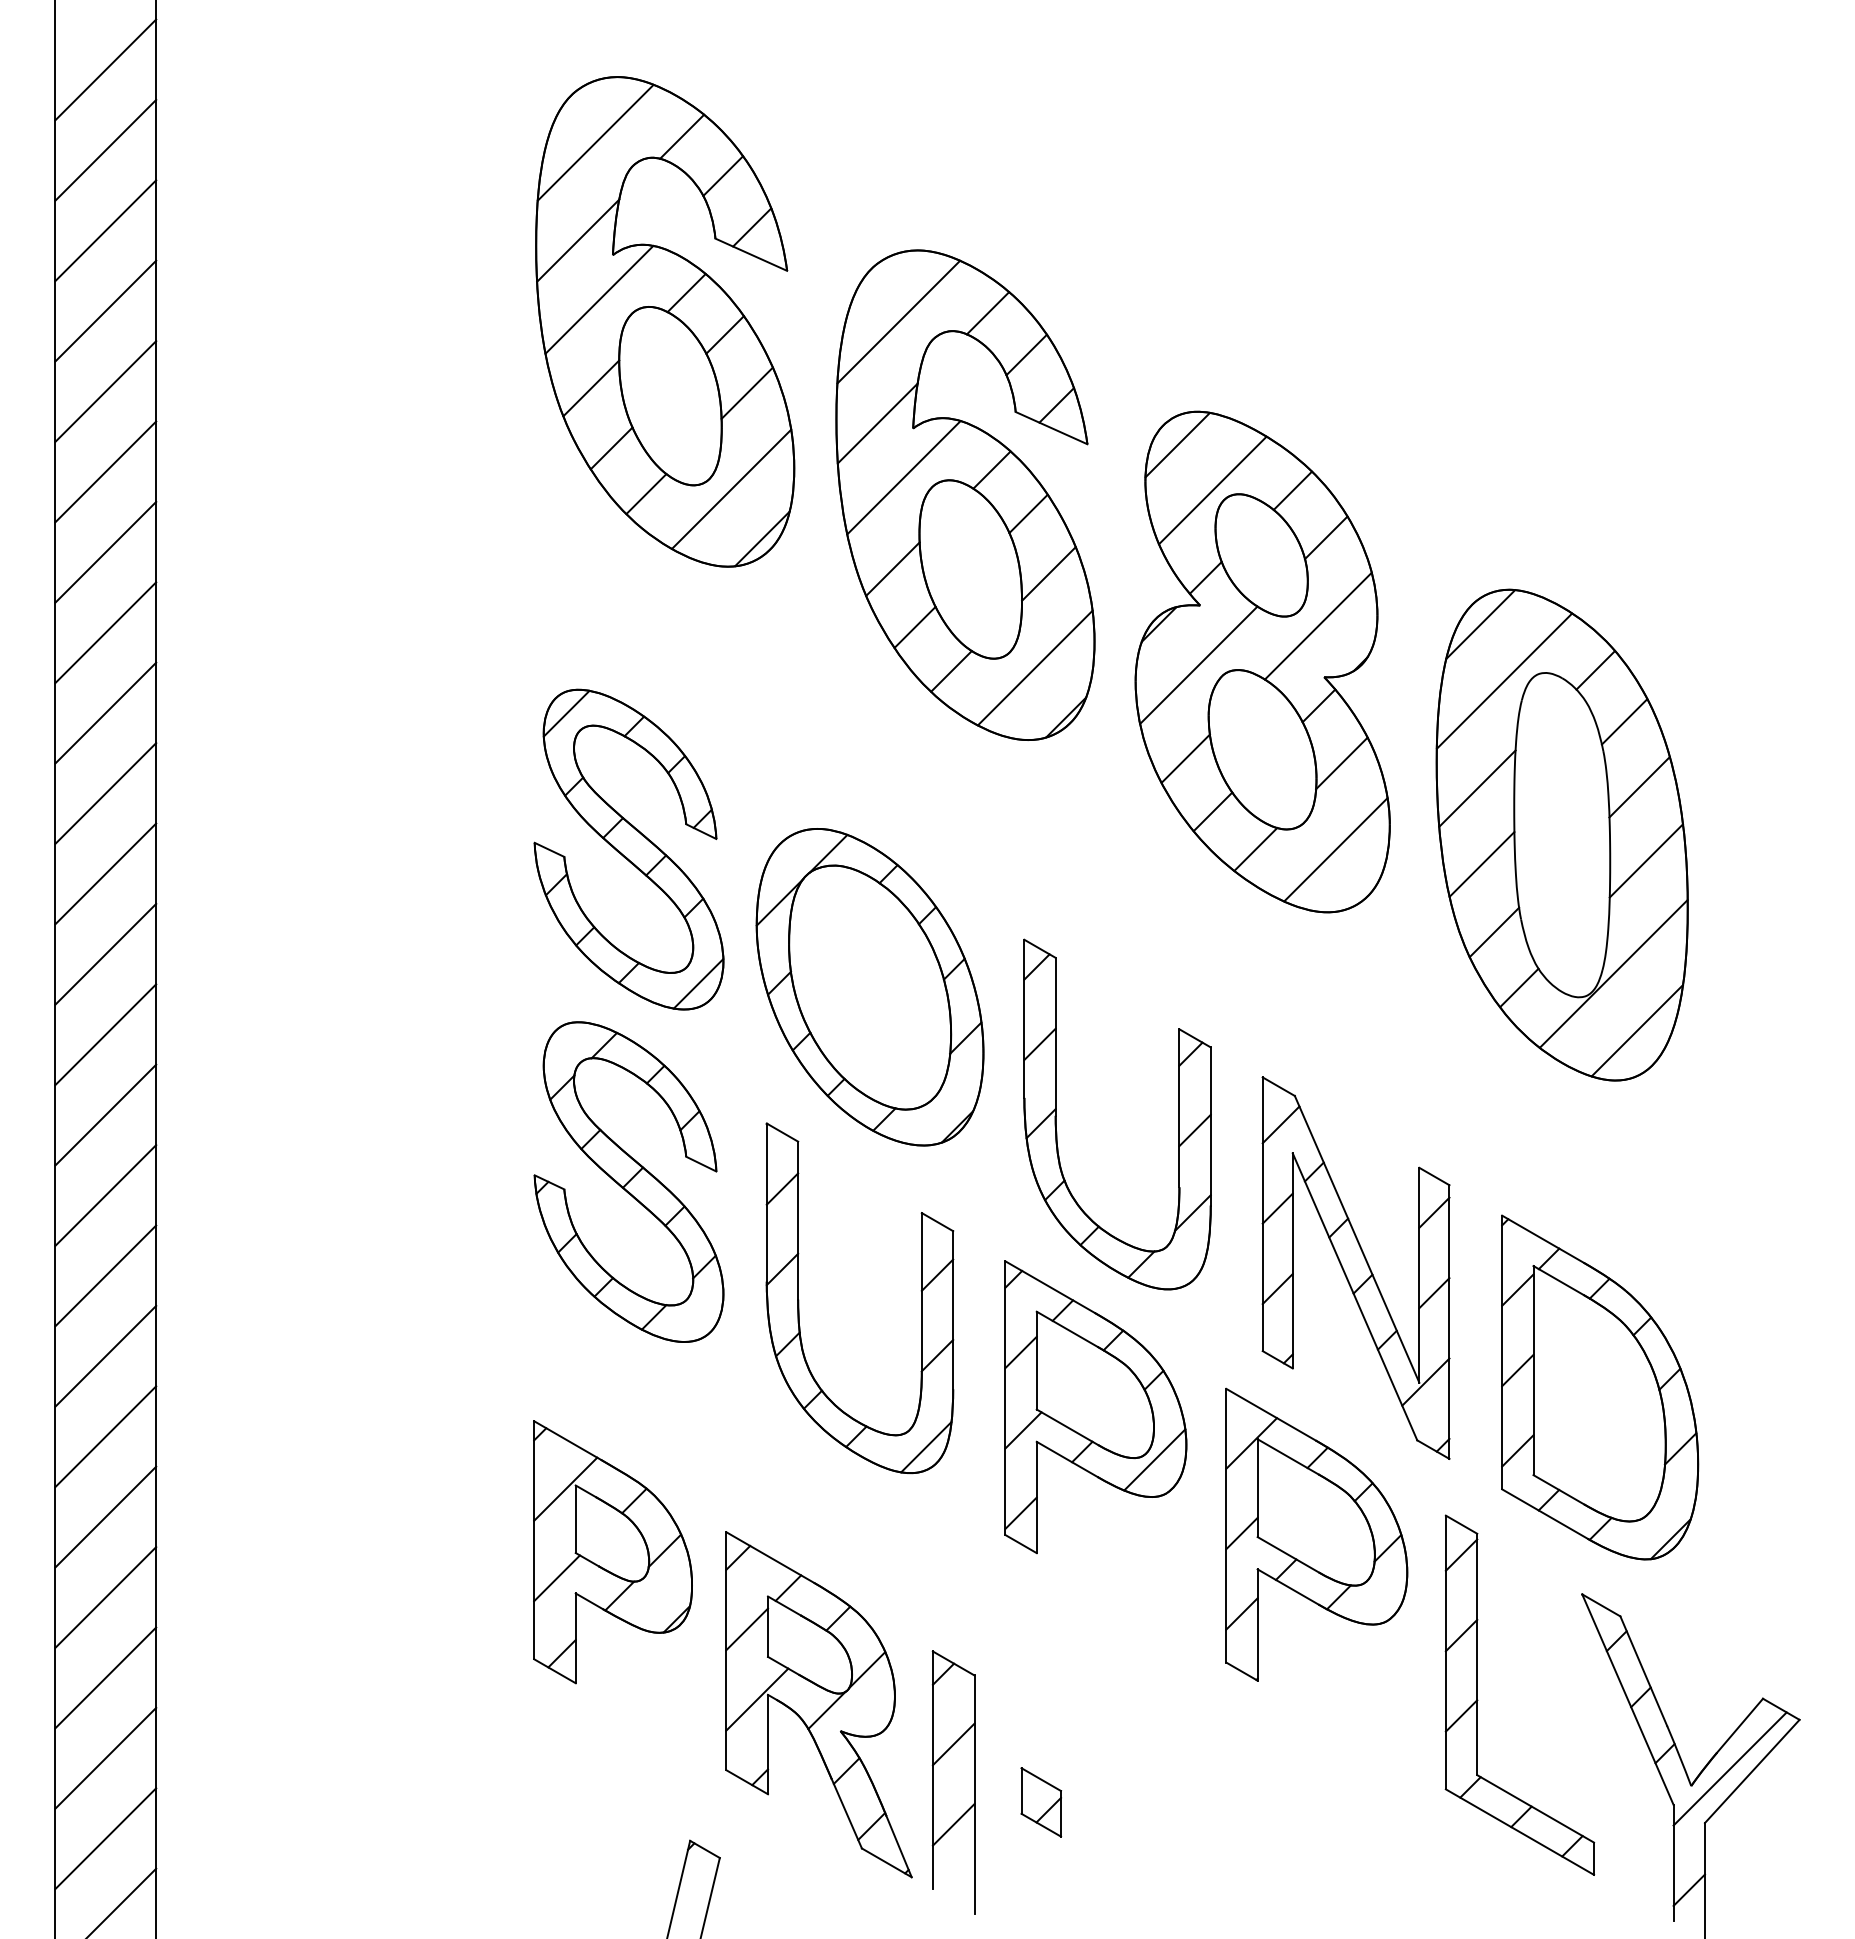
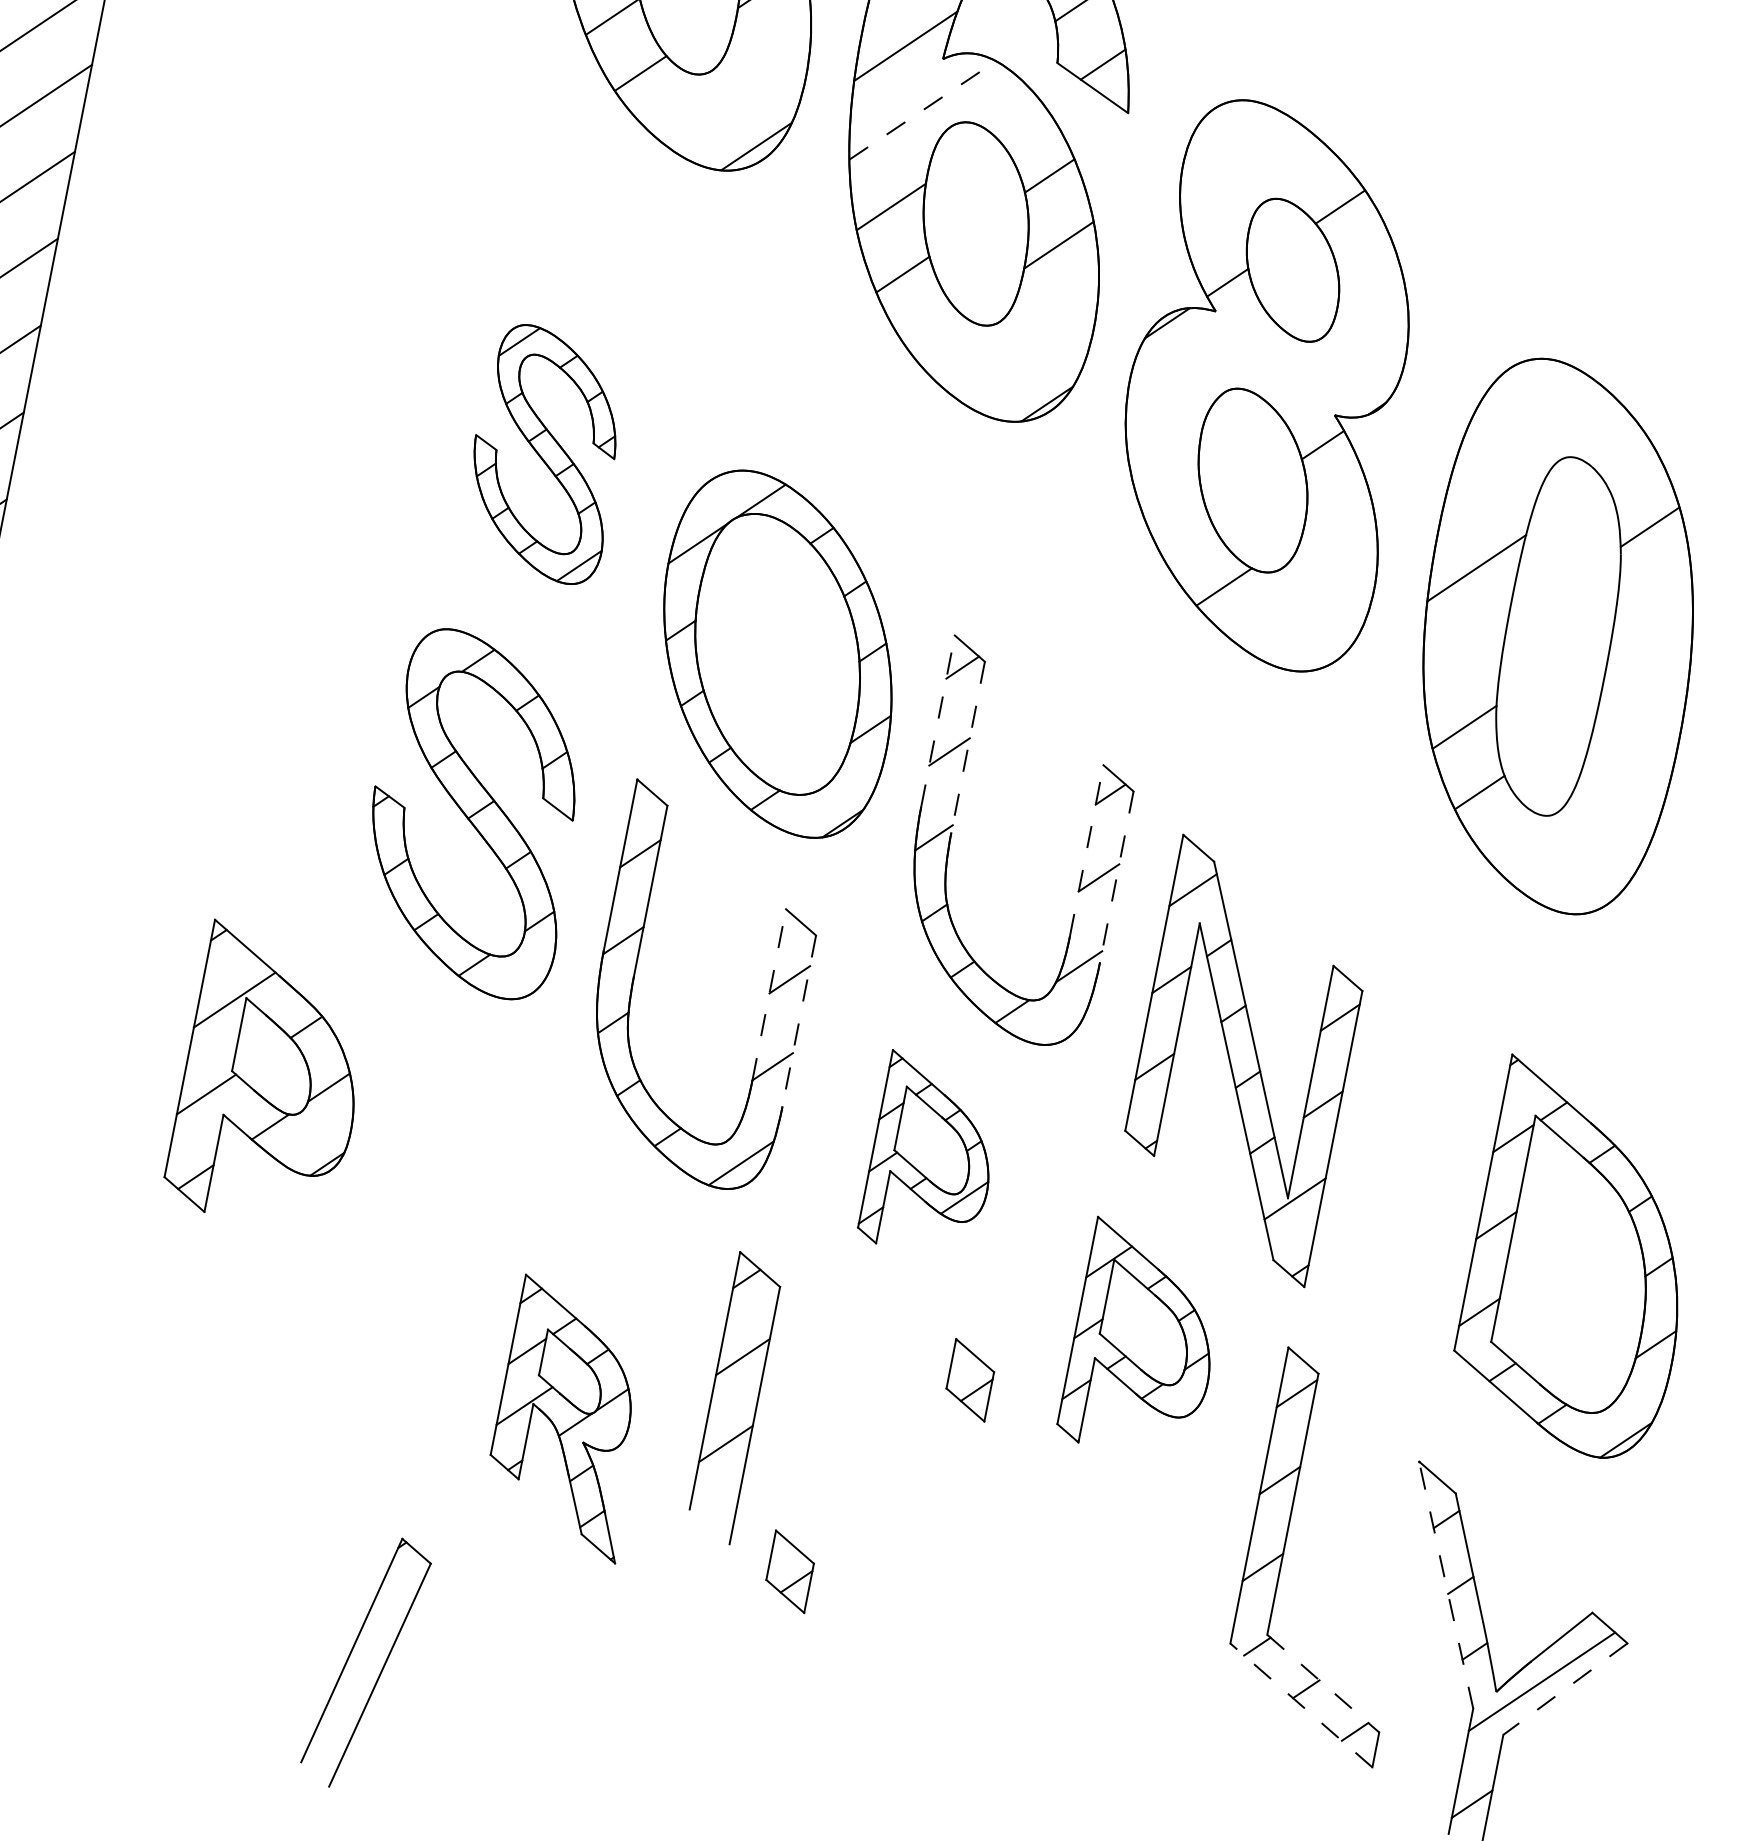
line: (1177, 445) -> (1225, 133), removed
line: (991, 469) -> (1019, 120), removed
line: (904, 477) -> (923, 110), solid -> dashed
line: (731, 488) -> (733, 85), removed
line: (1212, 490) -> (1253, 189), removed
line: (1326, 537) -> (1366, 264), removed
line: (1480, 624) -> (1514, 391), removed
line: (1317, 625) -> (1338, 357), removed
line: (1198, 664) -> (1201, 374), removed
line: (1034, 667) -> (1023, 343), removed
line: (1595, 670) -> (1629, 465), removed
line: (951, 671) -> (932, 330), removed
line: (1504, 680) -> (1528, 457), removed
line: (1185, 758) -> (1167, 473), removed
line: (1341, 763) -> (1335, 512), removed
line: (1639, 787) -> (1652, 601), removed
line: (1212, 811) -> (1185, 536), removed
part: (628, 849) -> (545, 453), size x0.7
line: (1335, 849) -> (1310, 603), removed
line: (1645, 860) -> (1643, 681), removed
line: (1481, 864) -> (1465, 651), removed
line: (1613, 973) -> (1584, 796), removed
line: (1024, 1018) -> (938, 720), solid -> dashed
line: (1636, 1030) -> (1597, 863), removed
line: (1055, 1036) -> (967, 746), solid -> dashed
line: (1179, 1108) -> (1086, 850), solid -> dashed
line: (1210, 1126) -> (1116, 876), solid -> dashed
line: (921, 1292) -> (768, 995), solid -> dashed
line: (953, 1310) -> (799, 1021), solid -> dashed
part: (1600, 1387) -> (1582, 1261), moved
part: (1095, 1407) -> (932, 1156), size x0.6
part: (1316, 1534) -> (1144, 1340), size x0.7
part: (612, 1552) -> (271, 1078), moved
part: (1168, 1600) -> (970, 1380), added
line: (1627, 1699) -> (1445, 1584), solid -> dashed
part: (818, 1704) -> (570, 1418), size x0.7
line: (1752, 1771) -> (1565, 1689), solid -> dashed
part: (953, 1782) -> (734, 1398), moved
line: (1536, 1809) -> (1324, 1684), solid -> dashed
line: (1519, 1832) -> (1300, 1705), solid -> dashed

